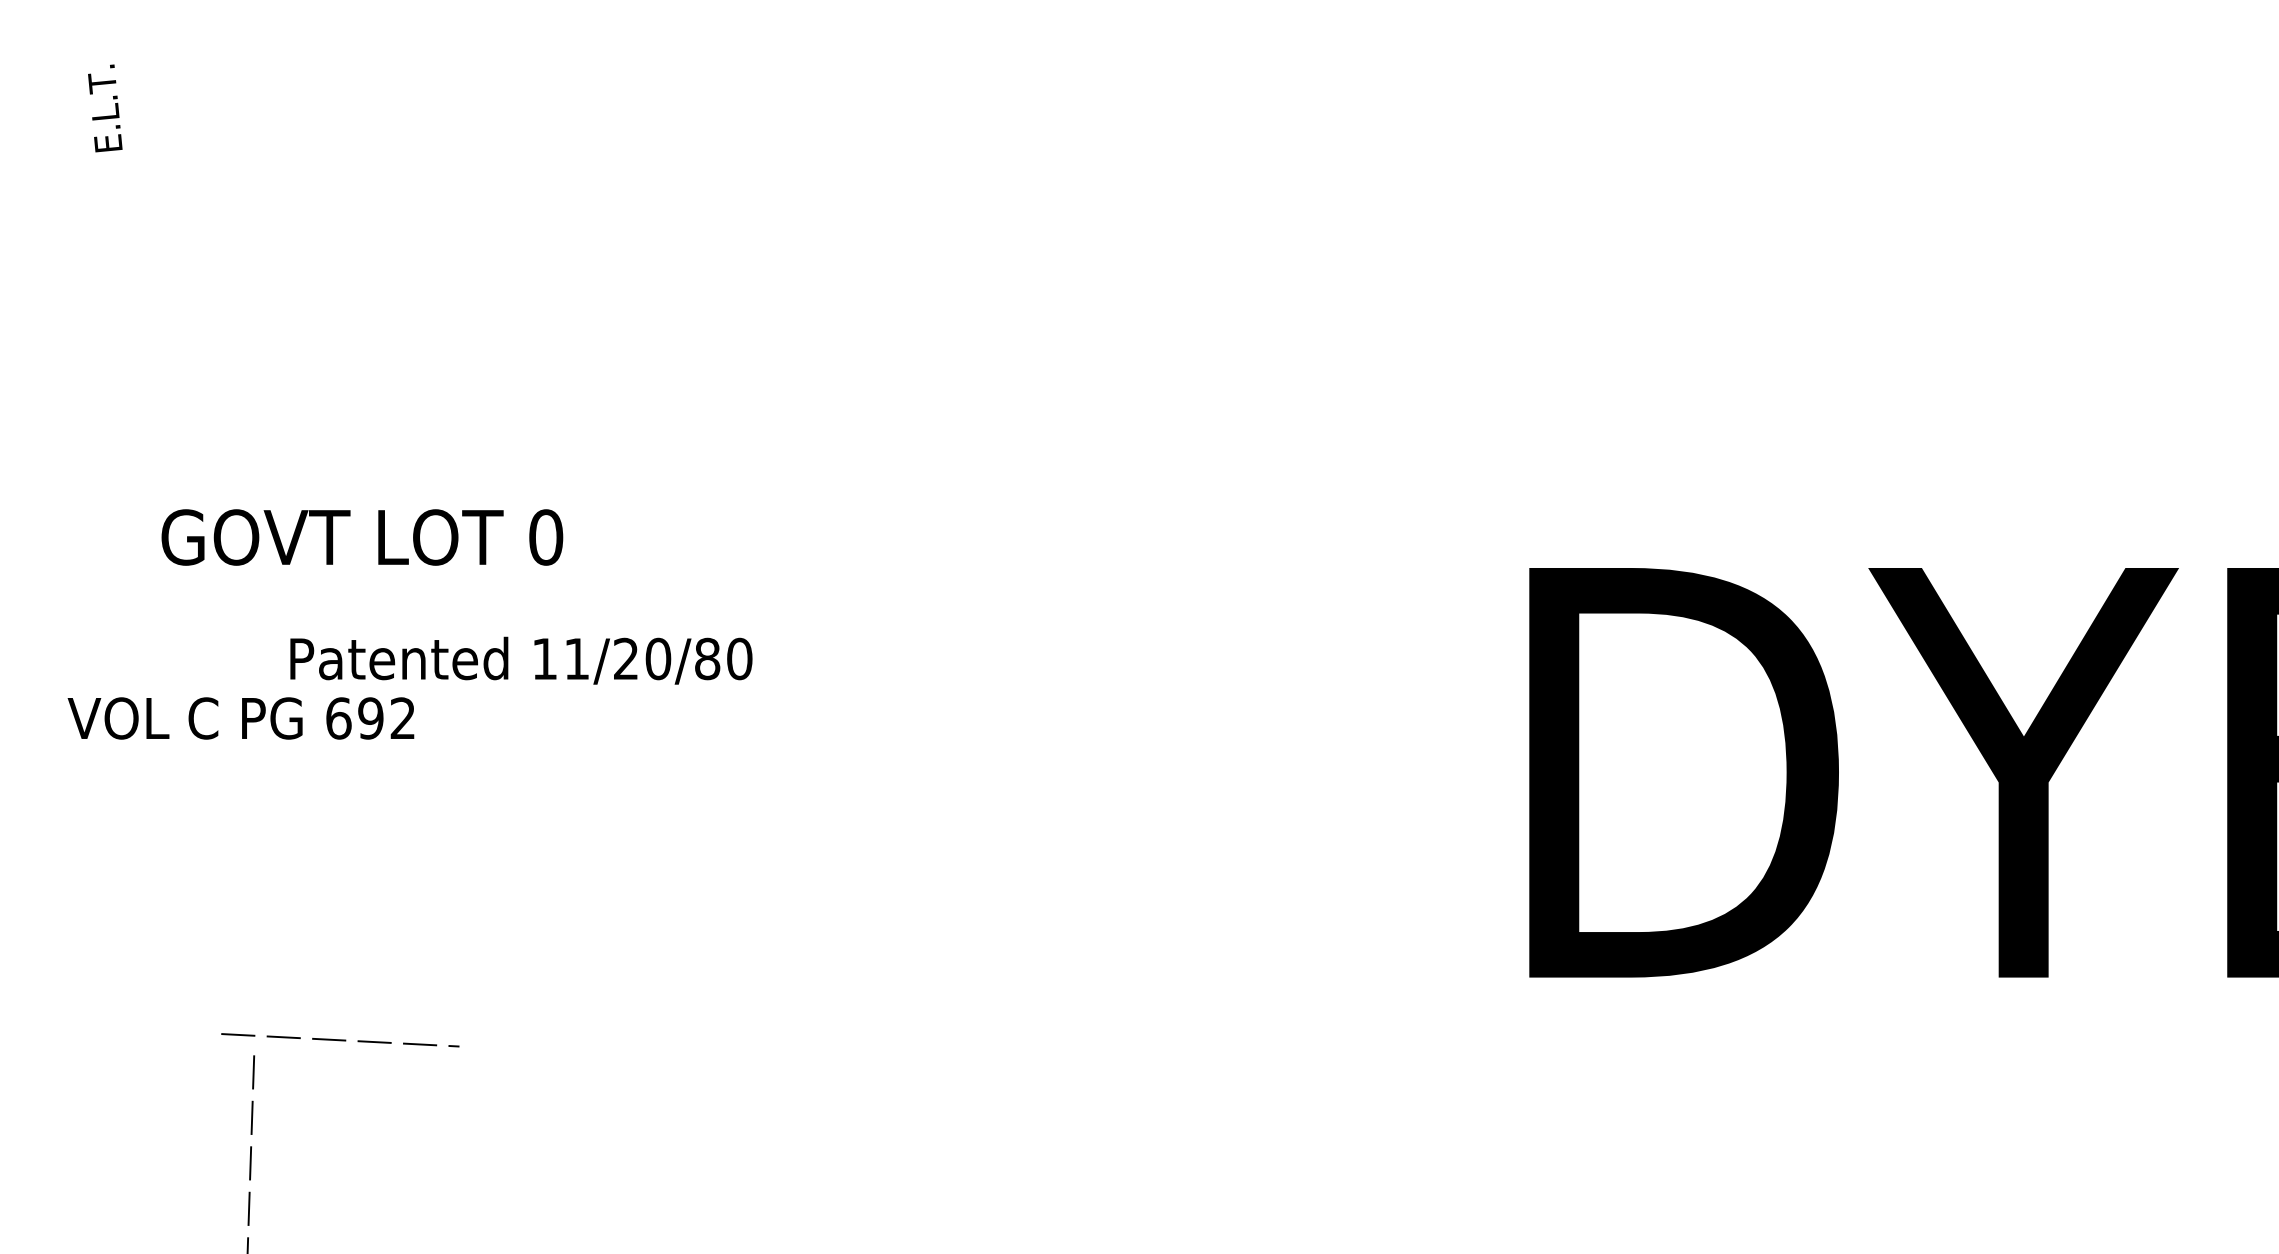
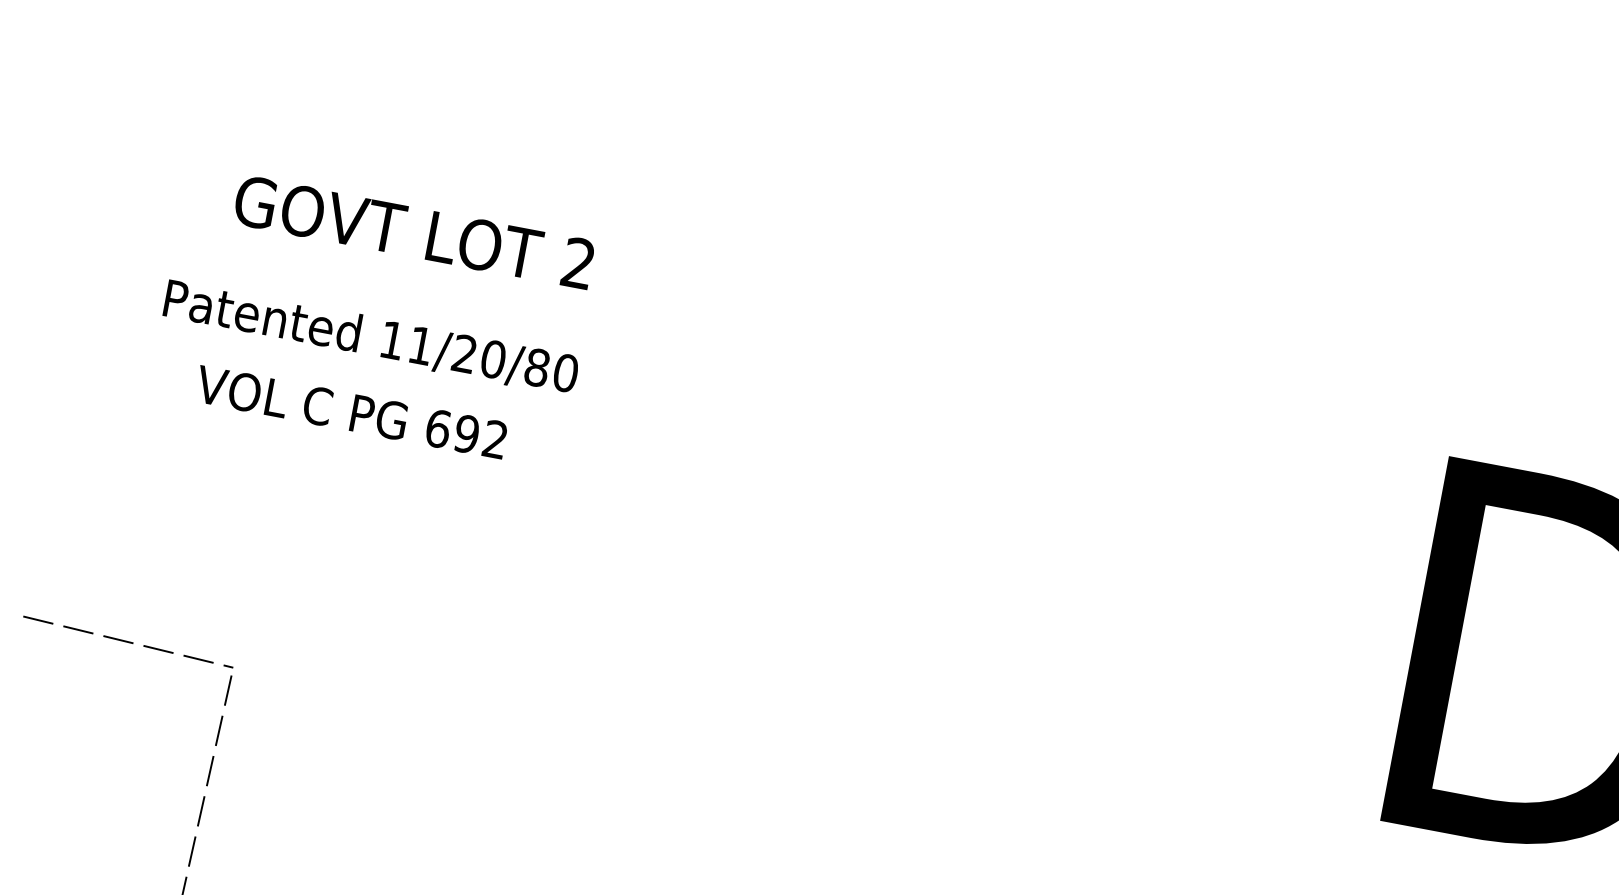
text: (546, 537) -> (578, 263), 0 -> 2
text: (521, 660) -> (371, 337), moved
text: (240, 718) -> (350, 412), moved
line: (340, 1040) -> (128, 642), moved

